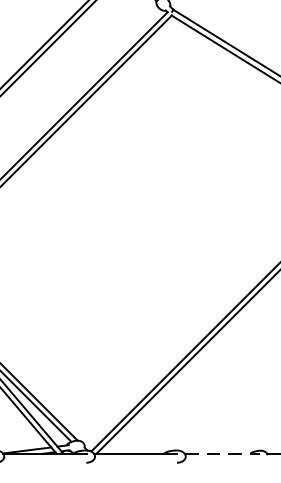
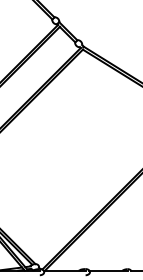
line: (224, 453) -> (109, 270), dashed -> solid

